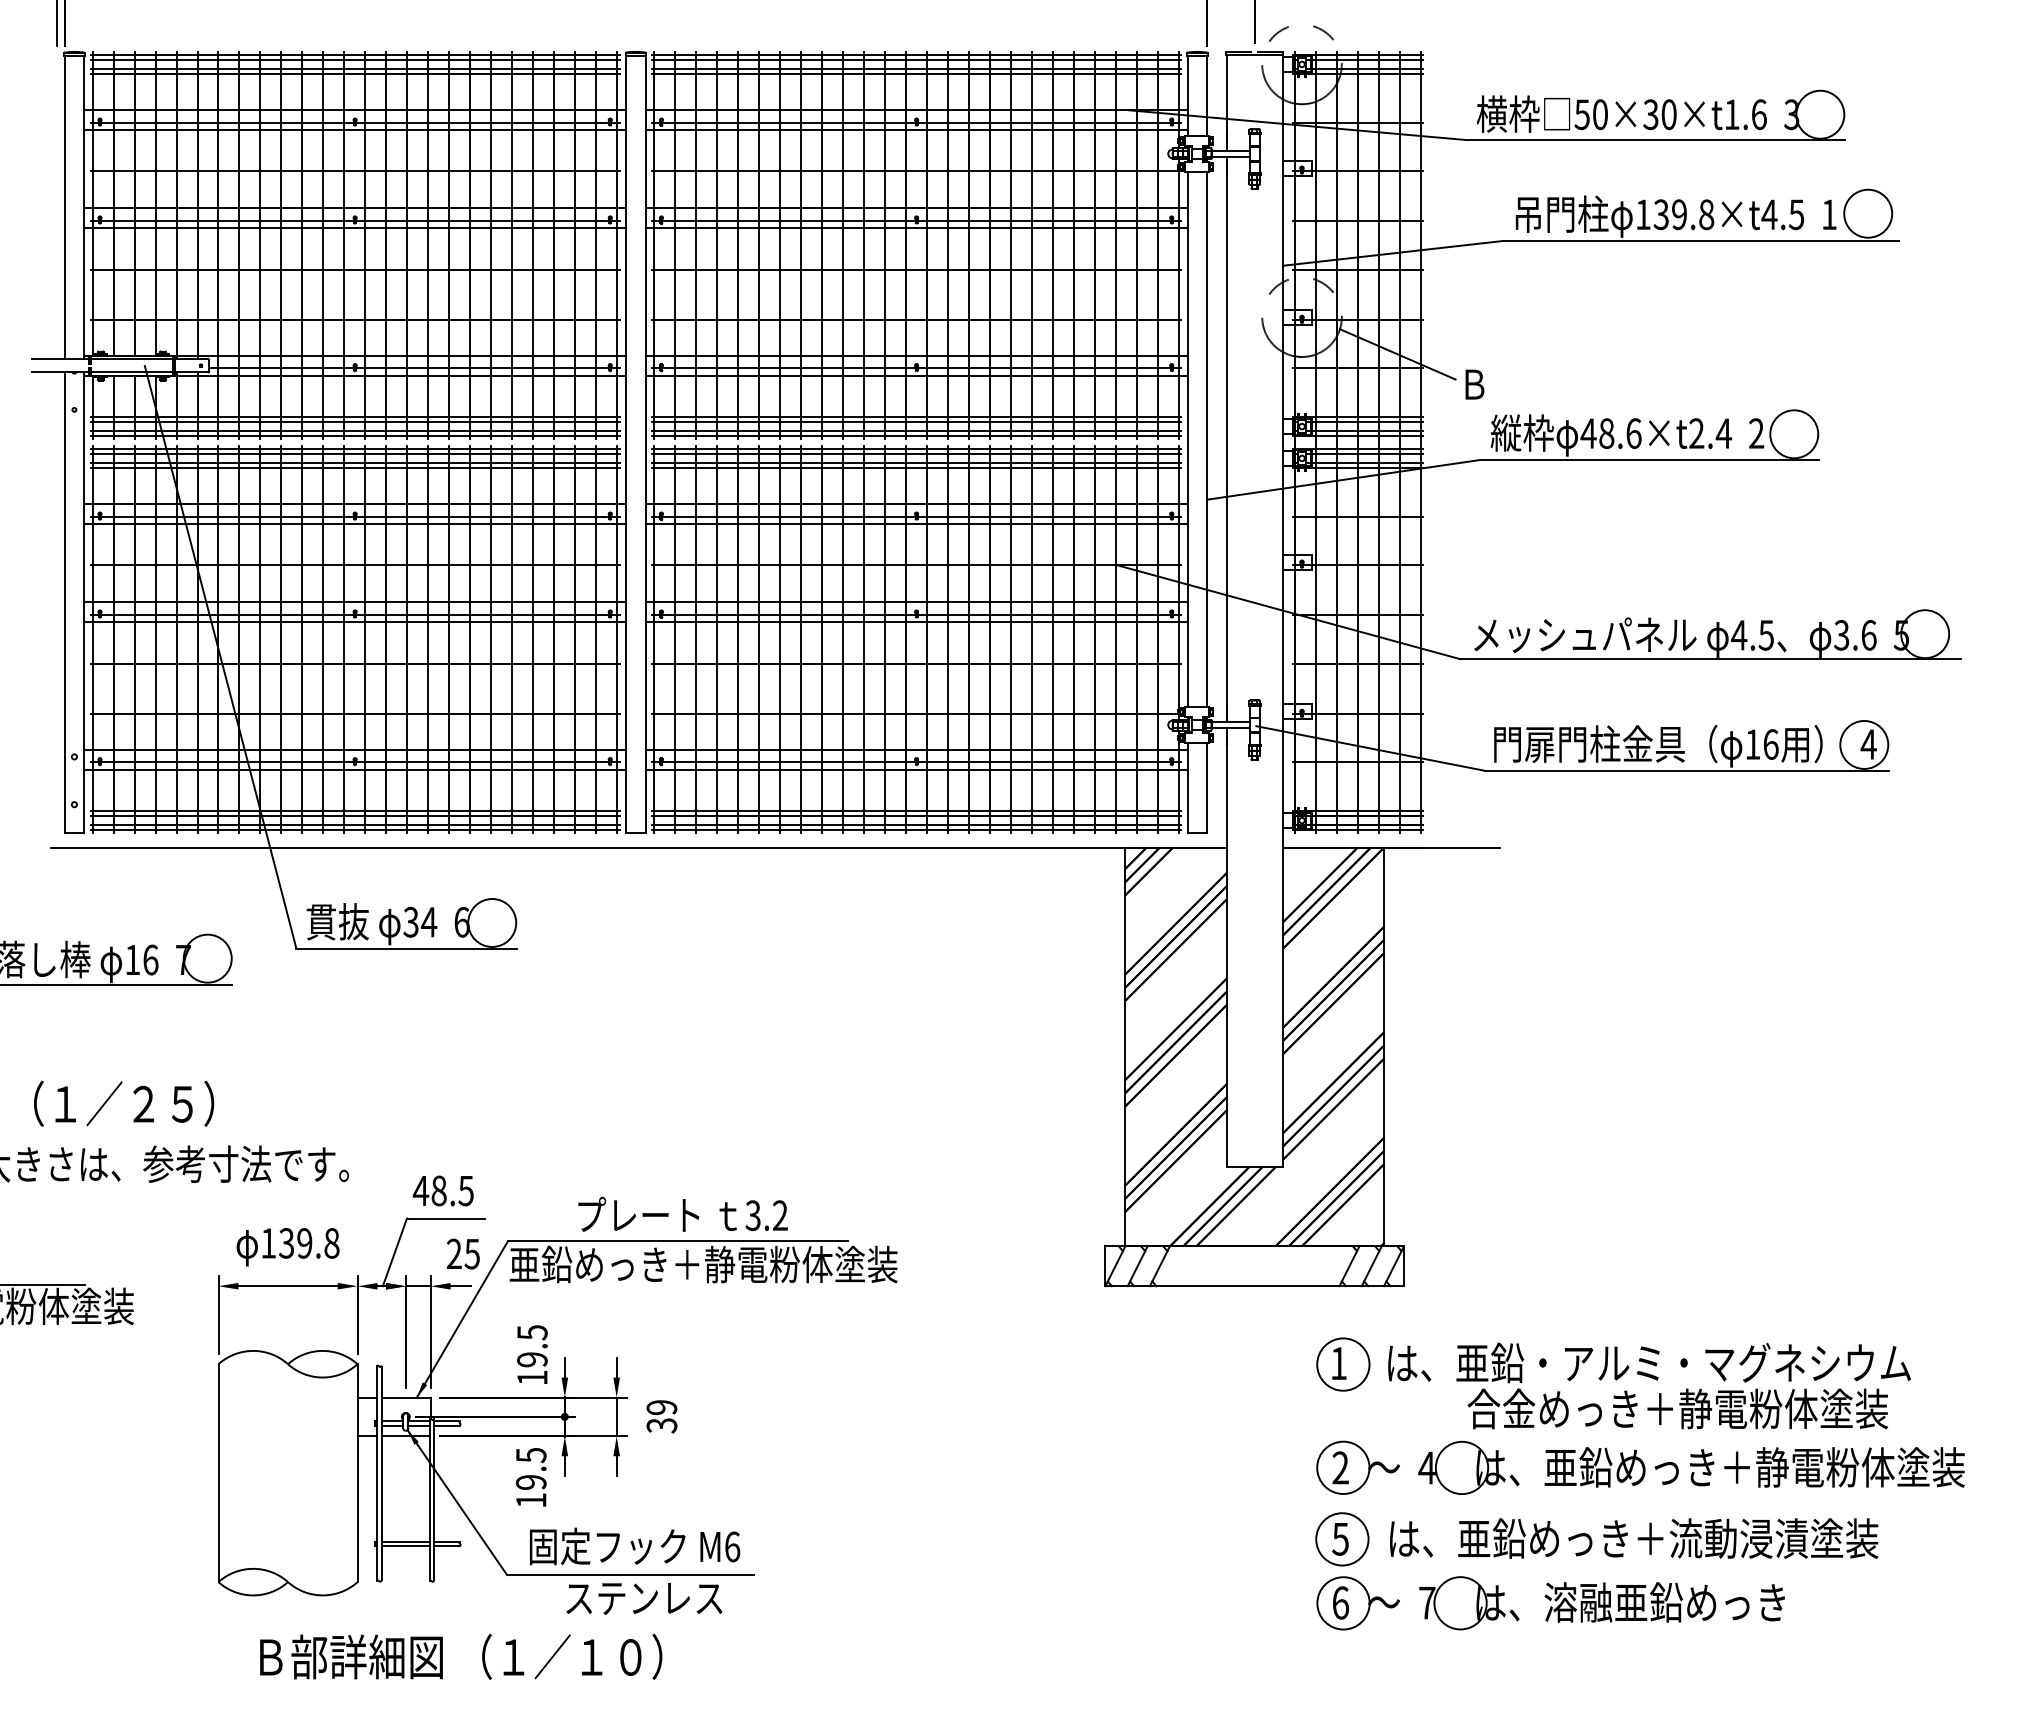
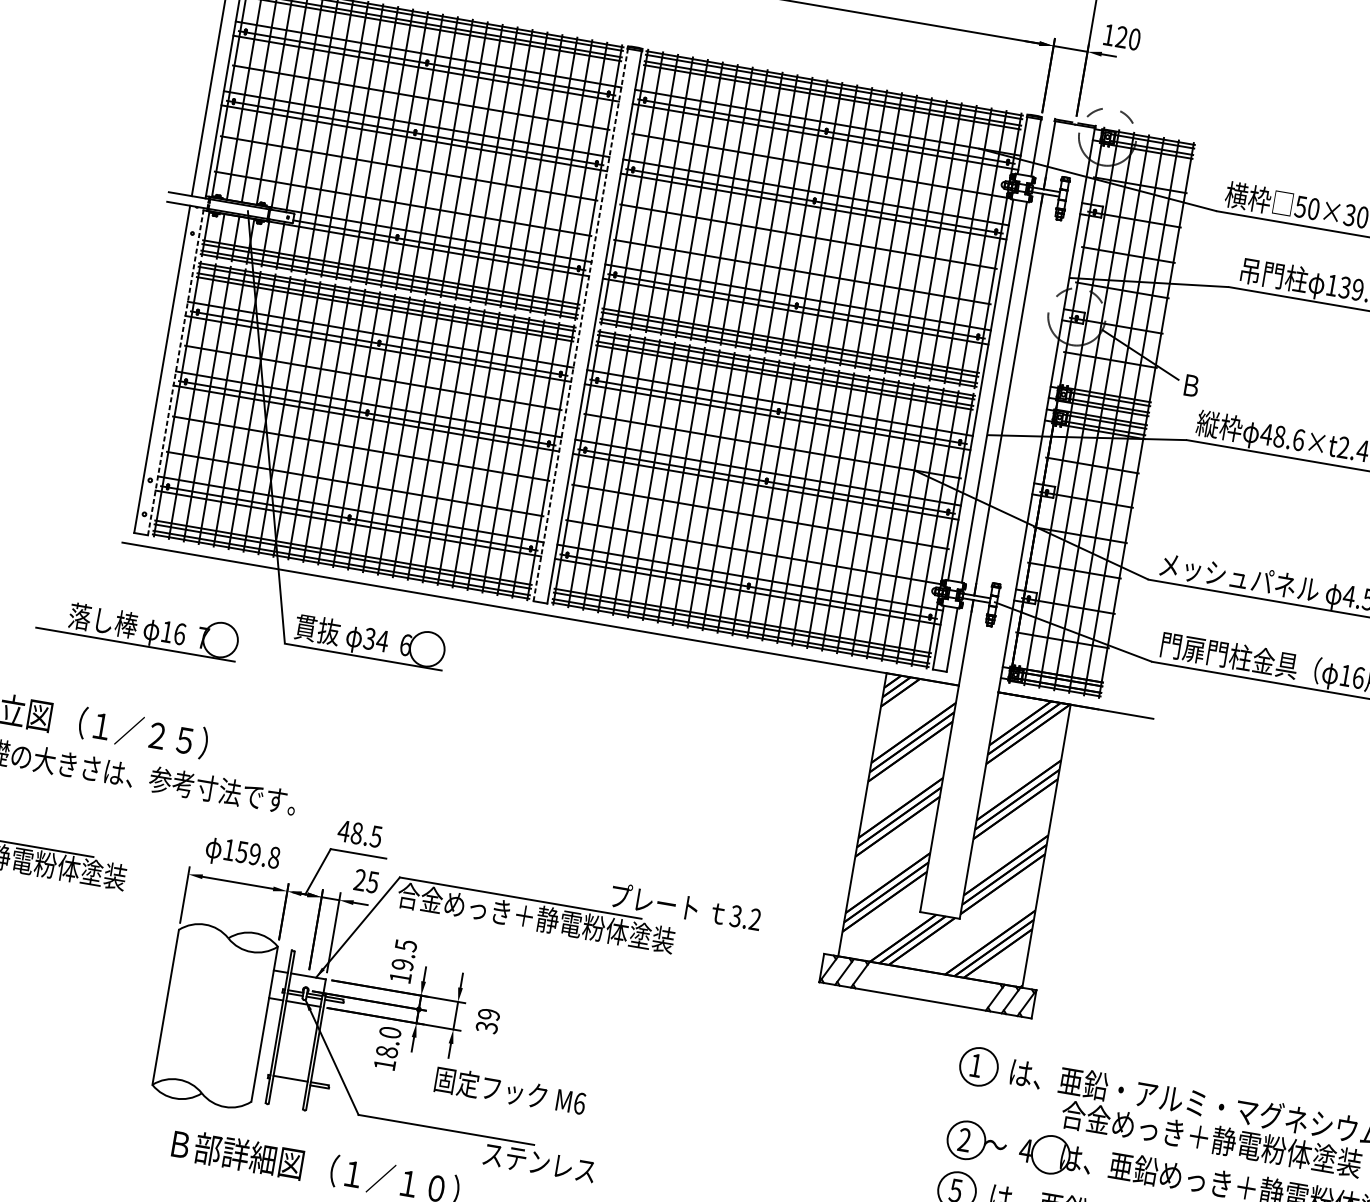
line: (626, 443) -> (581, 324), solid -> dashed
line: (84, 602) -> (176, 371), solid -> dashed
text: (682, 1213) -> (685, 906), moved
text: (286, 1243) -> (241, 852), 139.8 -> 159.8
text: (540, 1264) -> (420, 898), 亜鉛めっき＋静電粉体塗装 -> 合金めっき＋静電粉体塗装
text: (530, 1468) -> (388, 1041), 19.5 -> 18.0
line: (405, 1546) -> (289, 1082), removed
text: (635, 1546) -> (510, 1091), moved
text: (644, 1598) -> (539, 1163), moved

